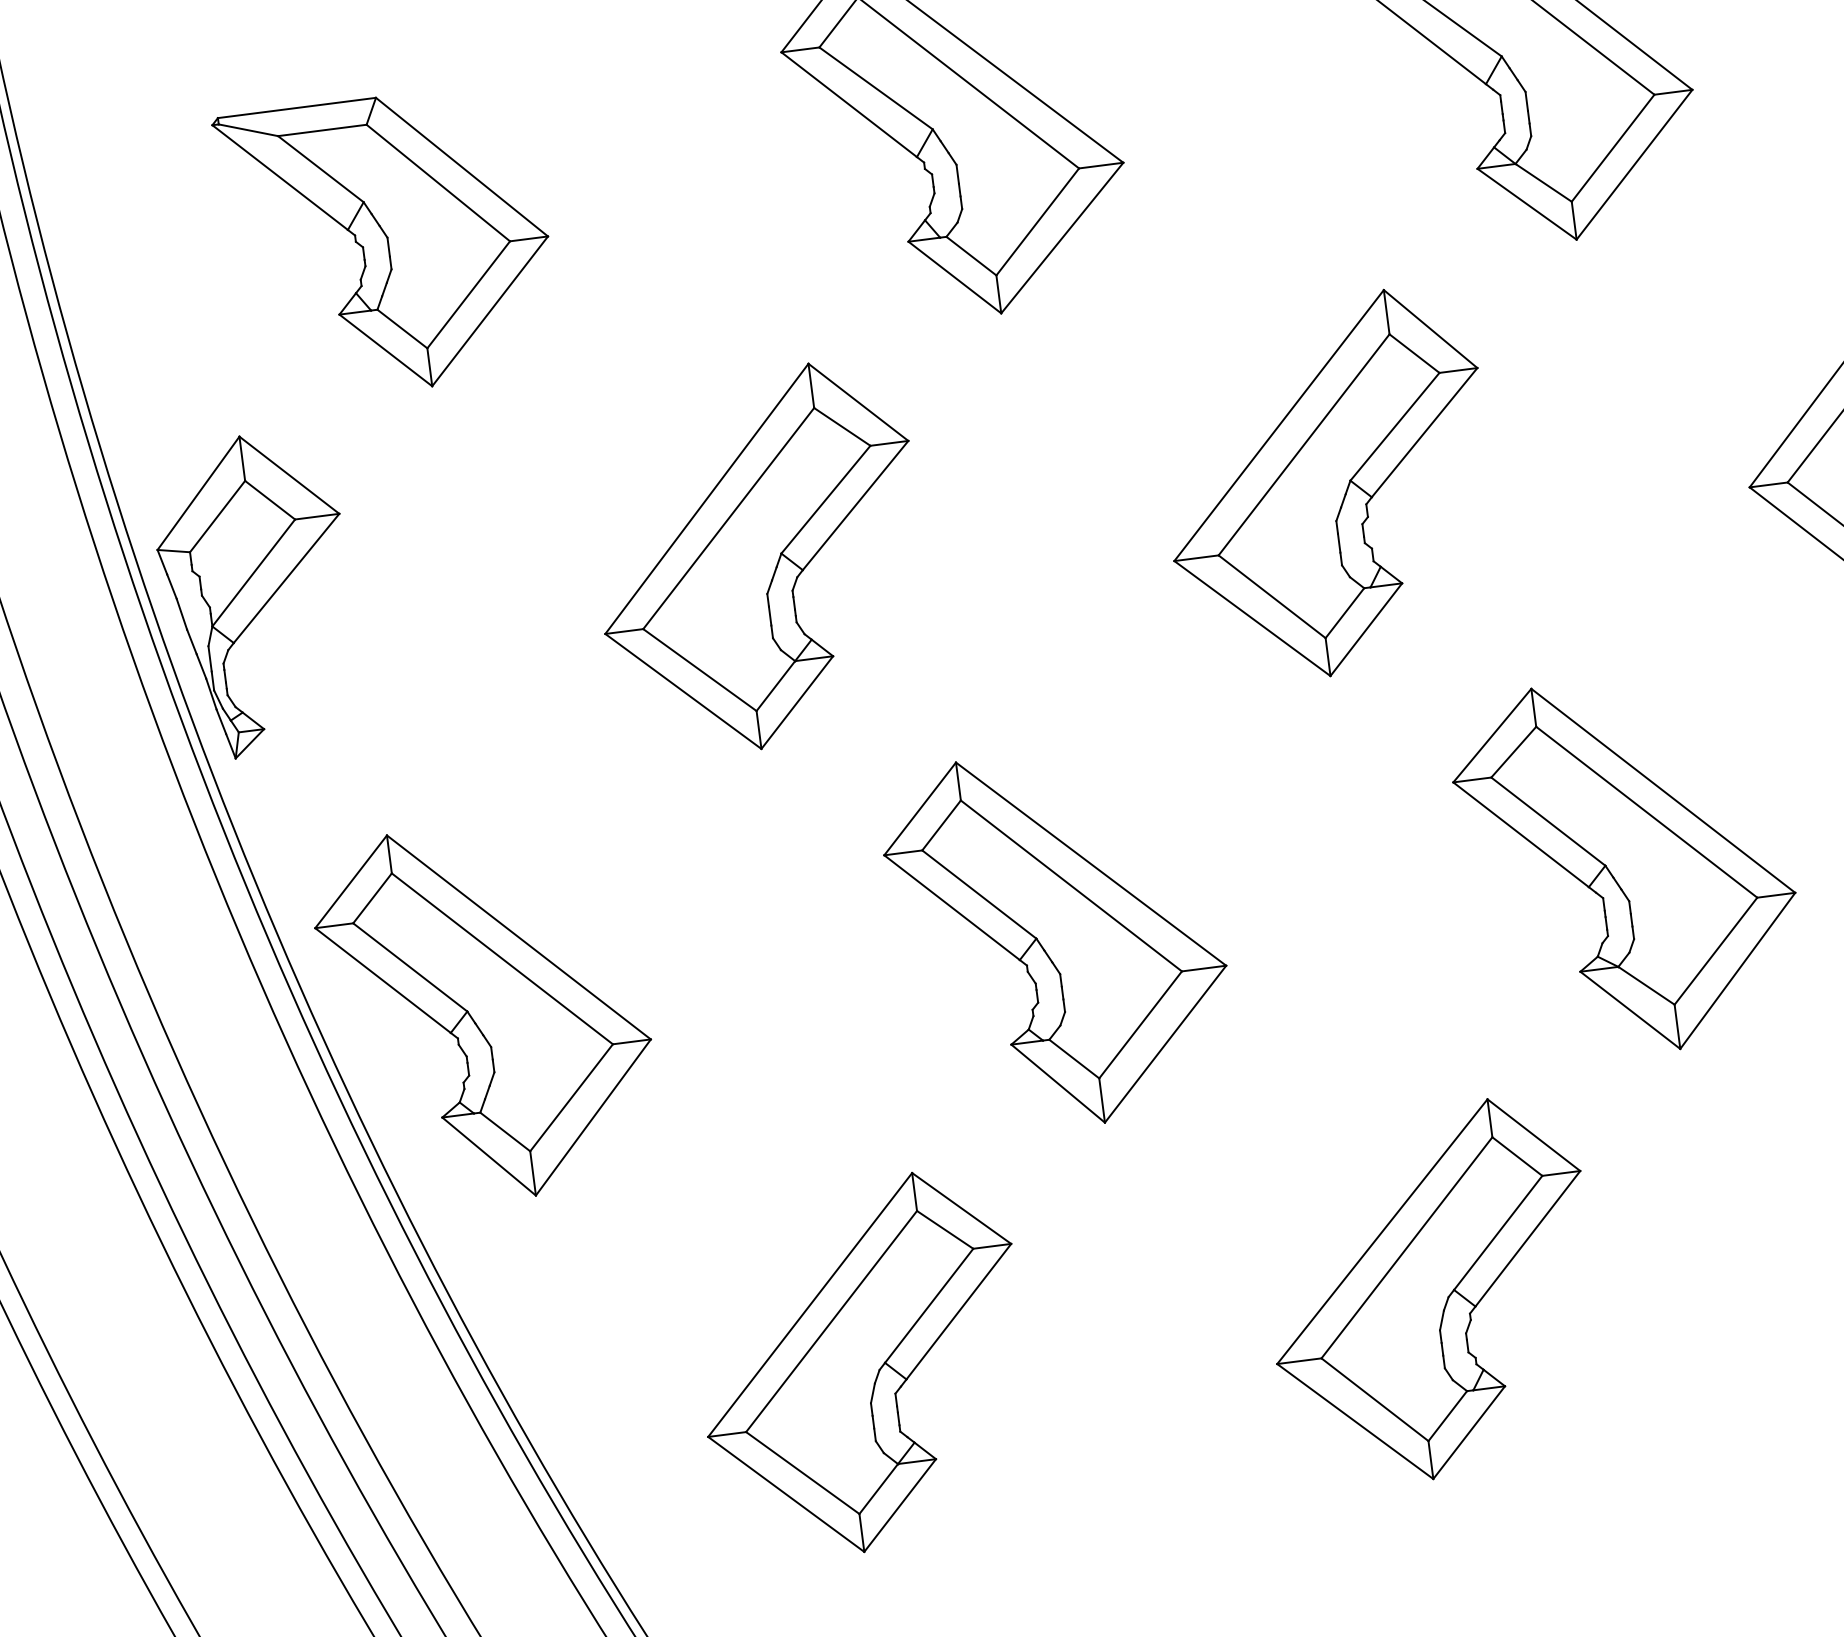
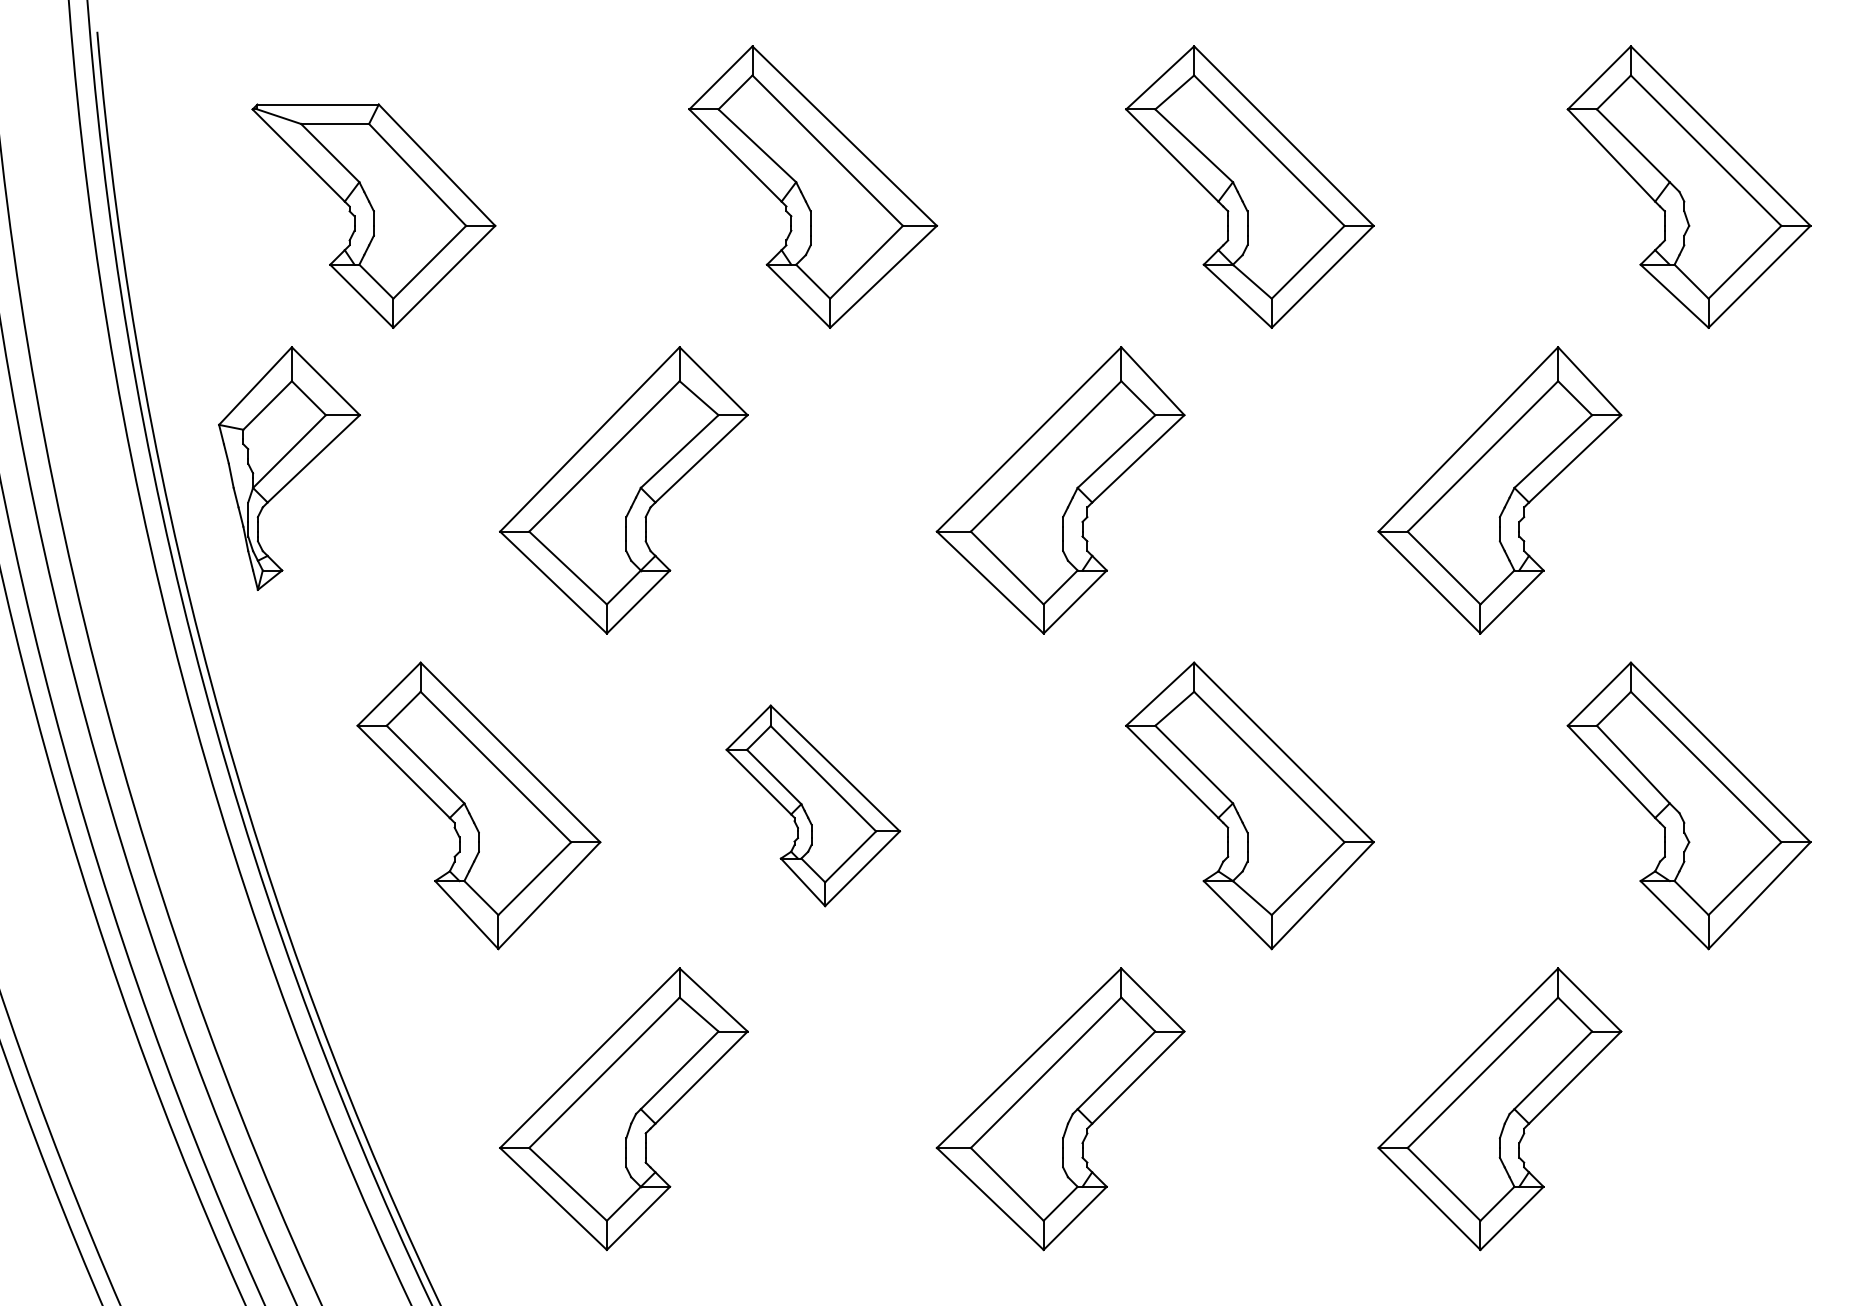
part: (256, 595) -> (289, 468), moved
part: (1059, 938) -> (813, 805), size x0.7
part: (486, 1011) -> (478, 805), moved

